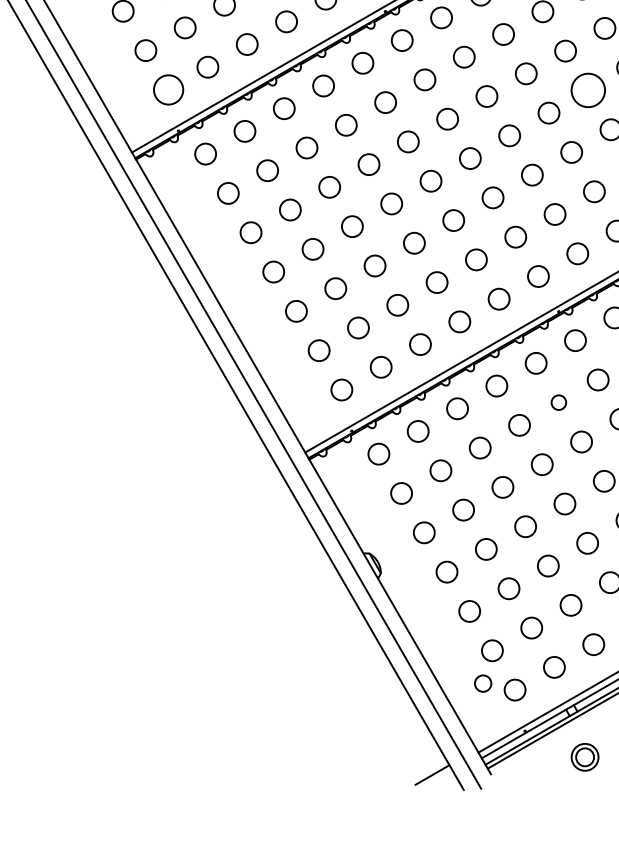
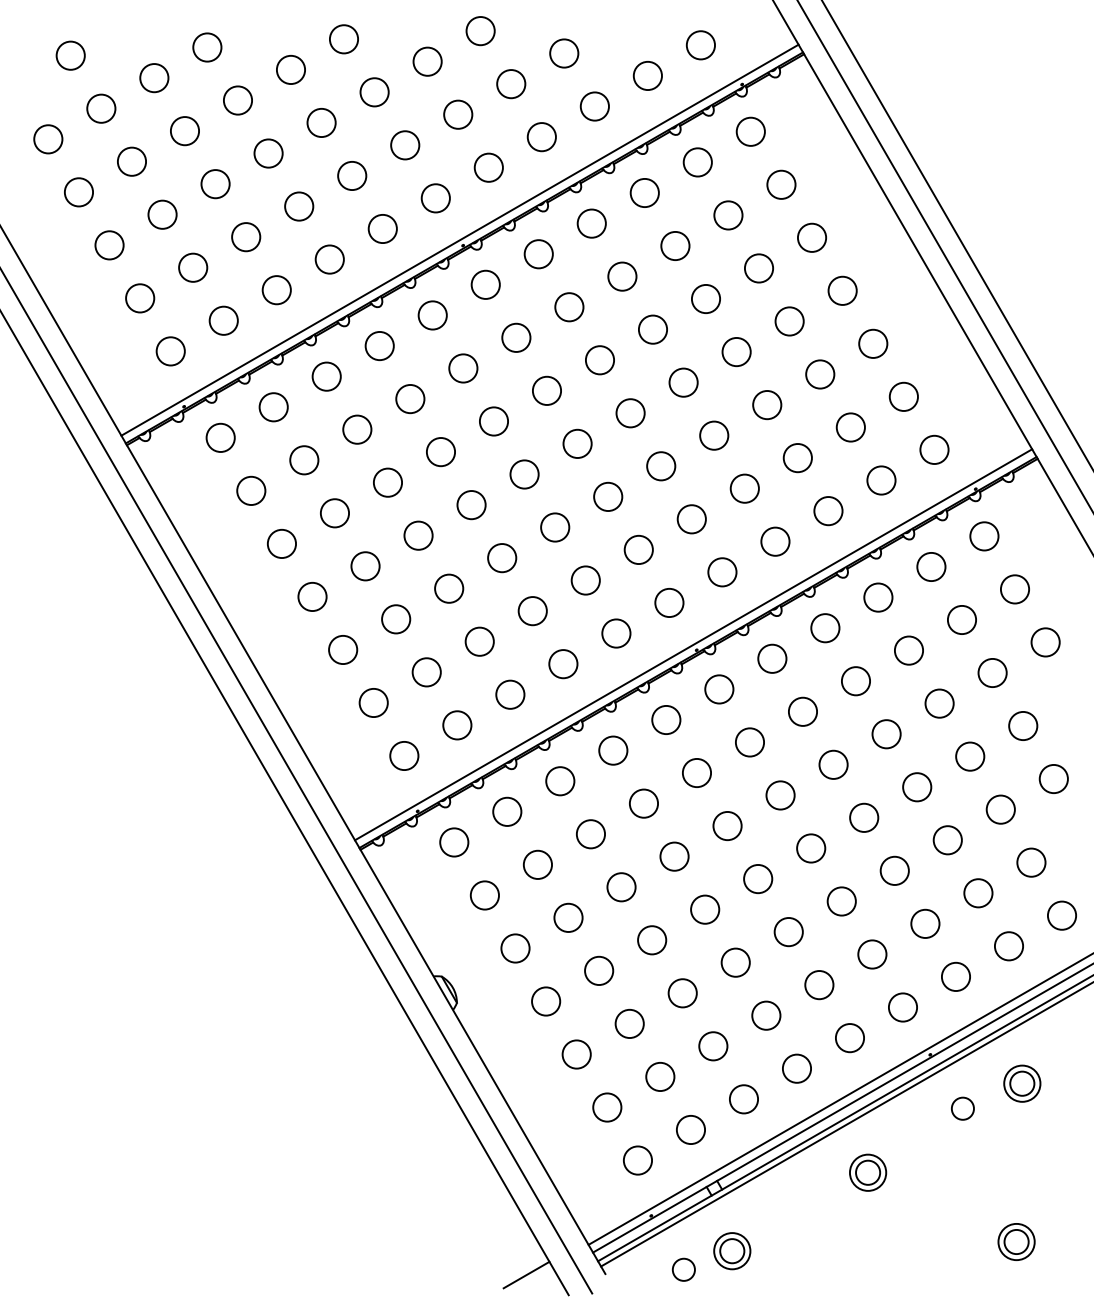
circle: (168, 90) -> (170, 351), size x0.71
circle: (588, 90) -> (736, 351), size x0.62
circle: (558, 402) -> (696, 772), size x1.43
circle: (482, 683) -> (683, 1269), moved

